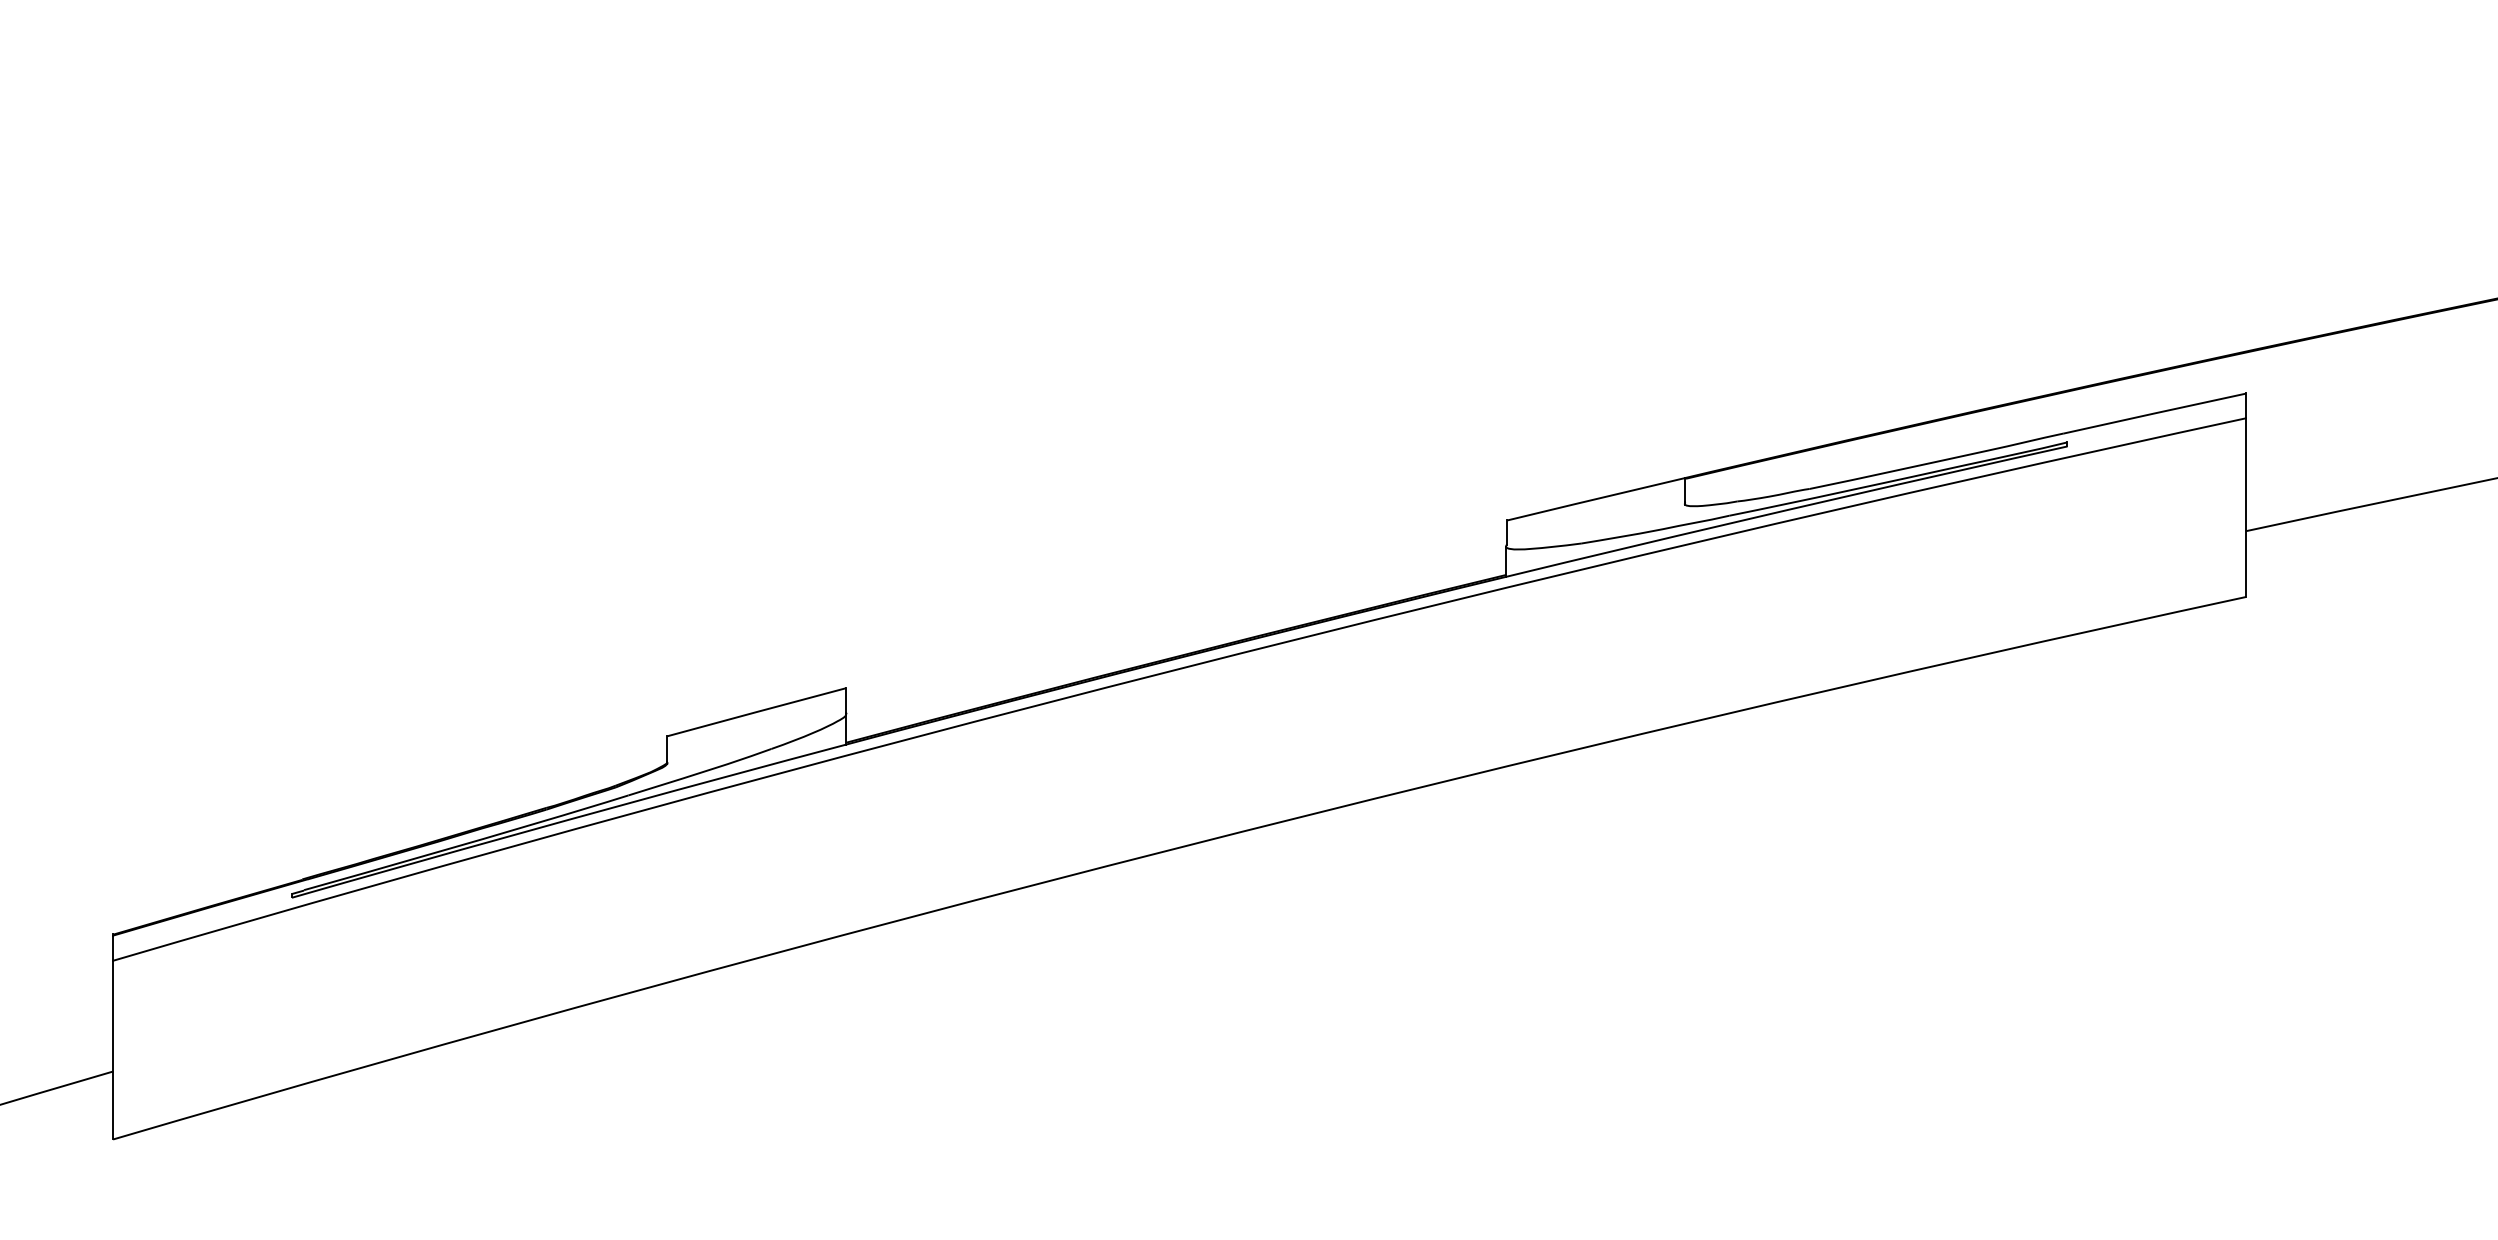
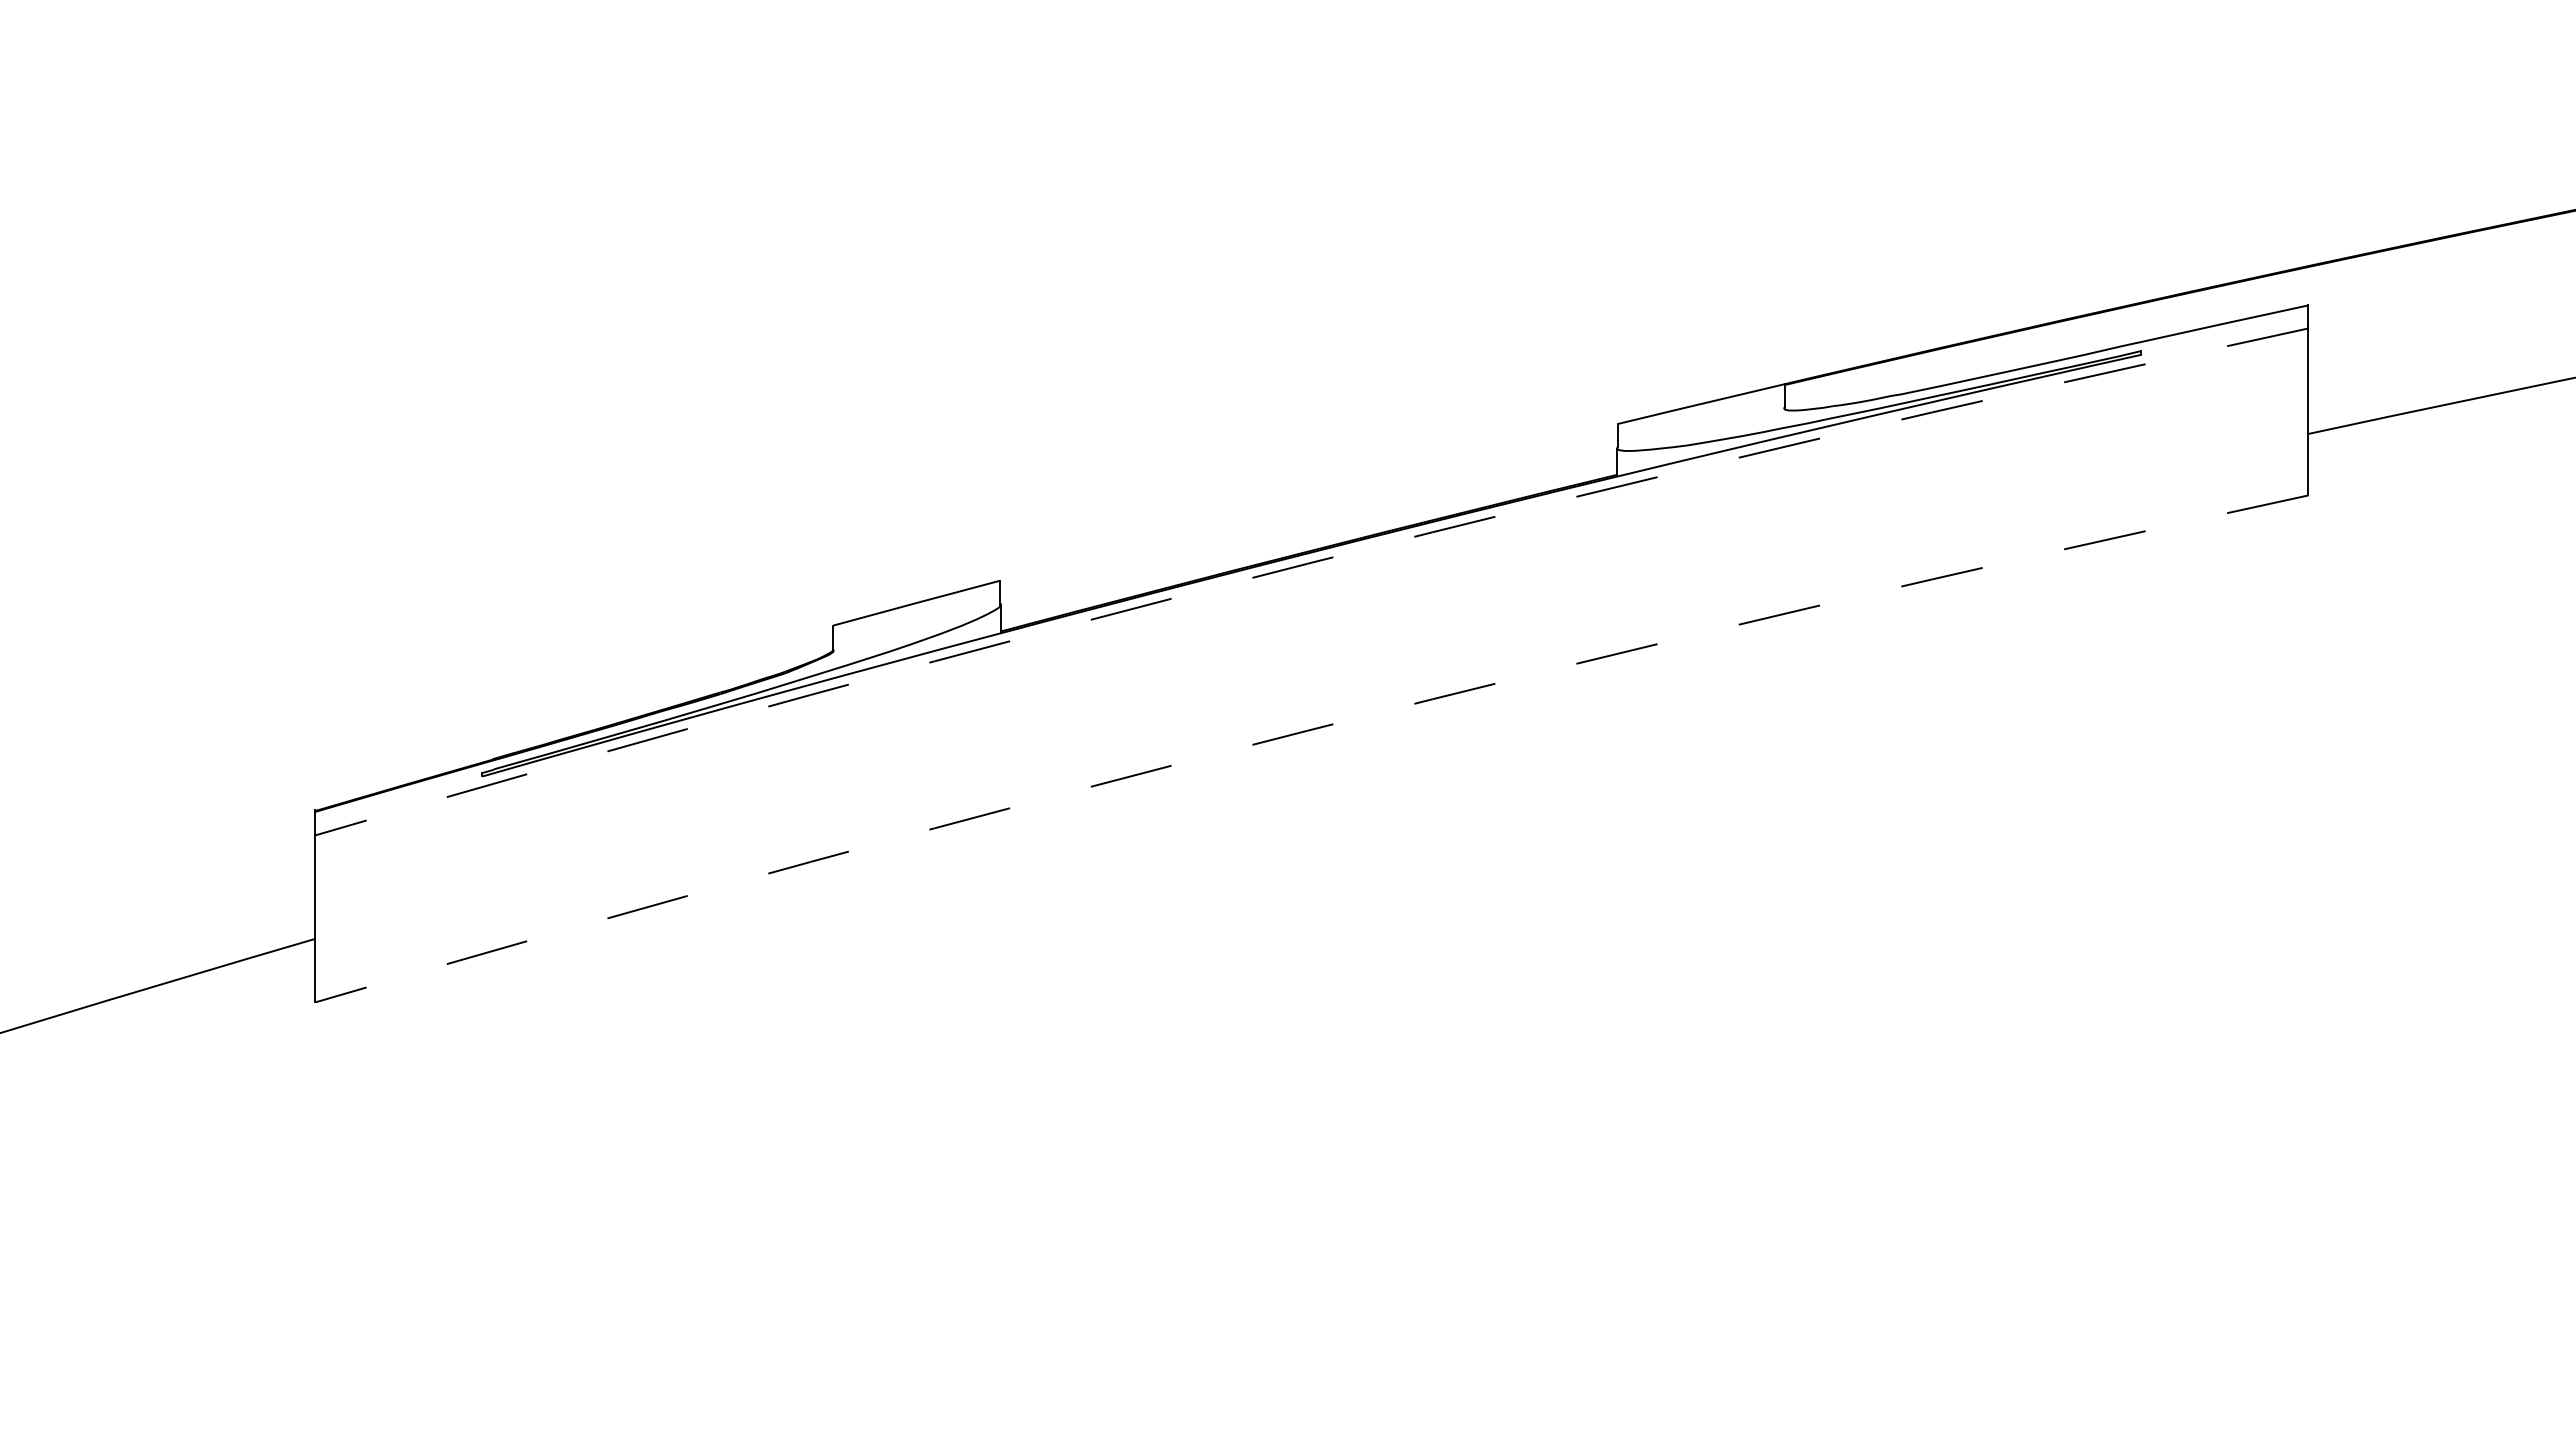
arc: (1174, 669) -> (1307, 563), solid -> dashed
arc: (1174, 848) -> (1307, 730), solid -> dashed

